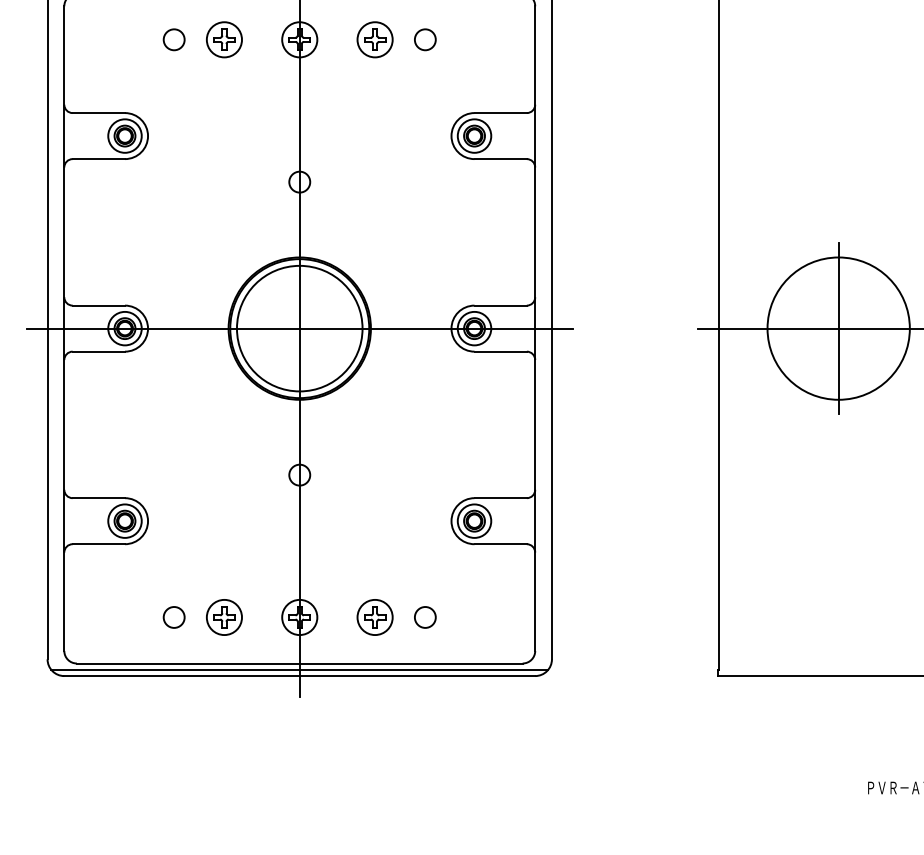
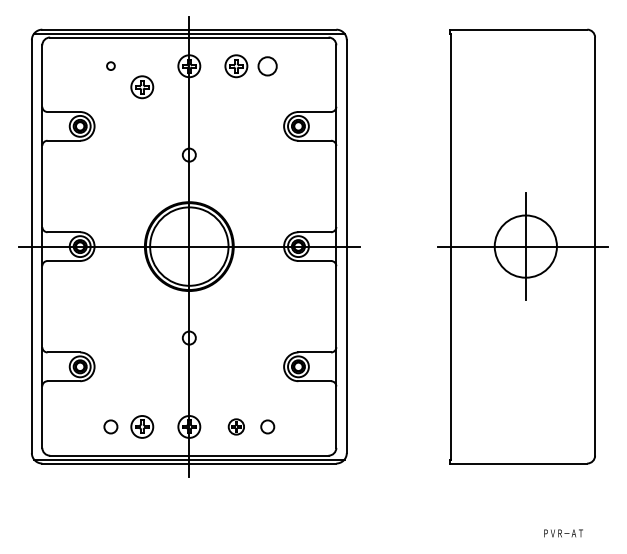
circle: (173, 38) -> (110, 65), size x0.6
circle: (424, 38) -> (267, 65), size x1.4
part: (224, 40) -> (142, 87), moved
circle: (838, 328) -> (525, 246), size x0.7
part: (375, 616) -> (236, 426), size x0.7

